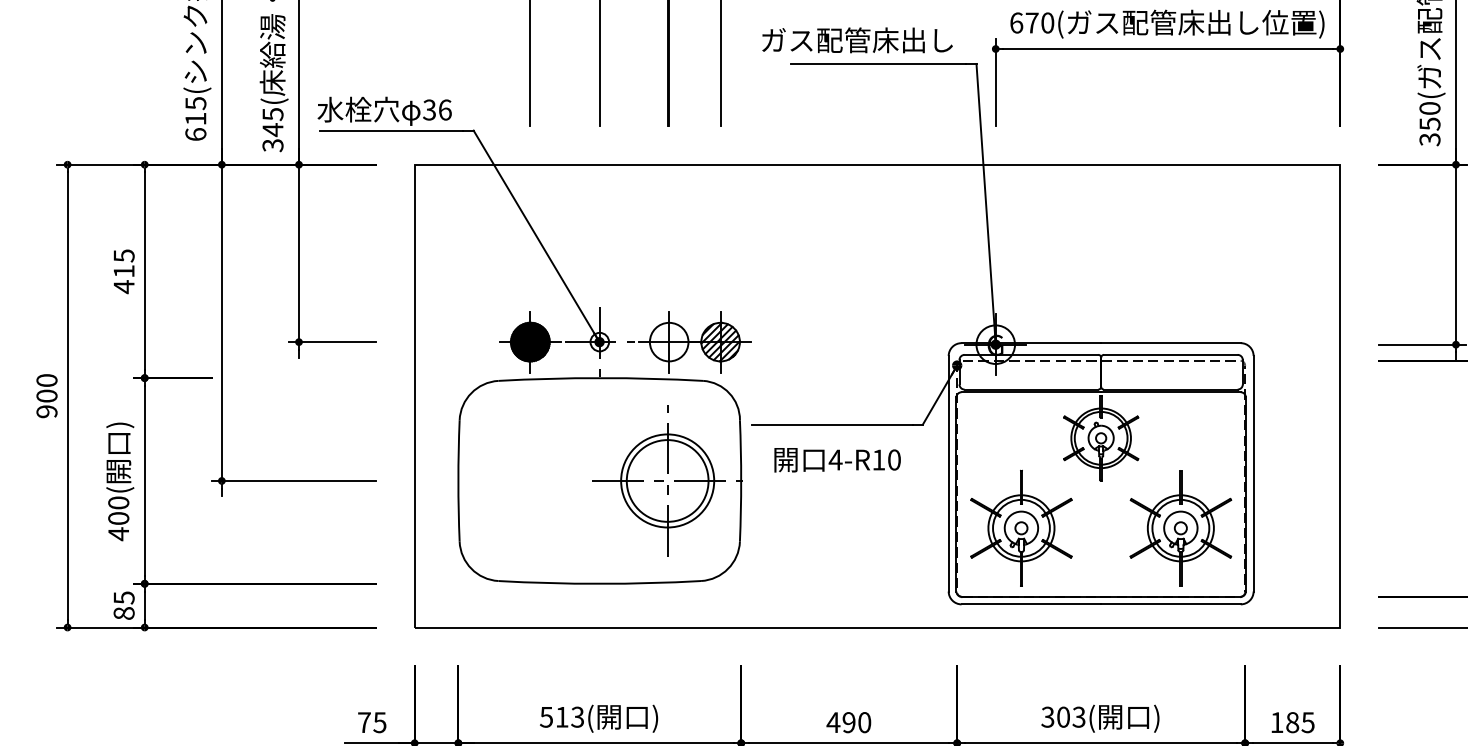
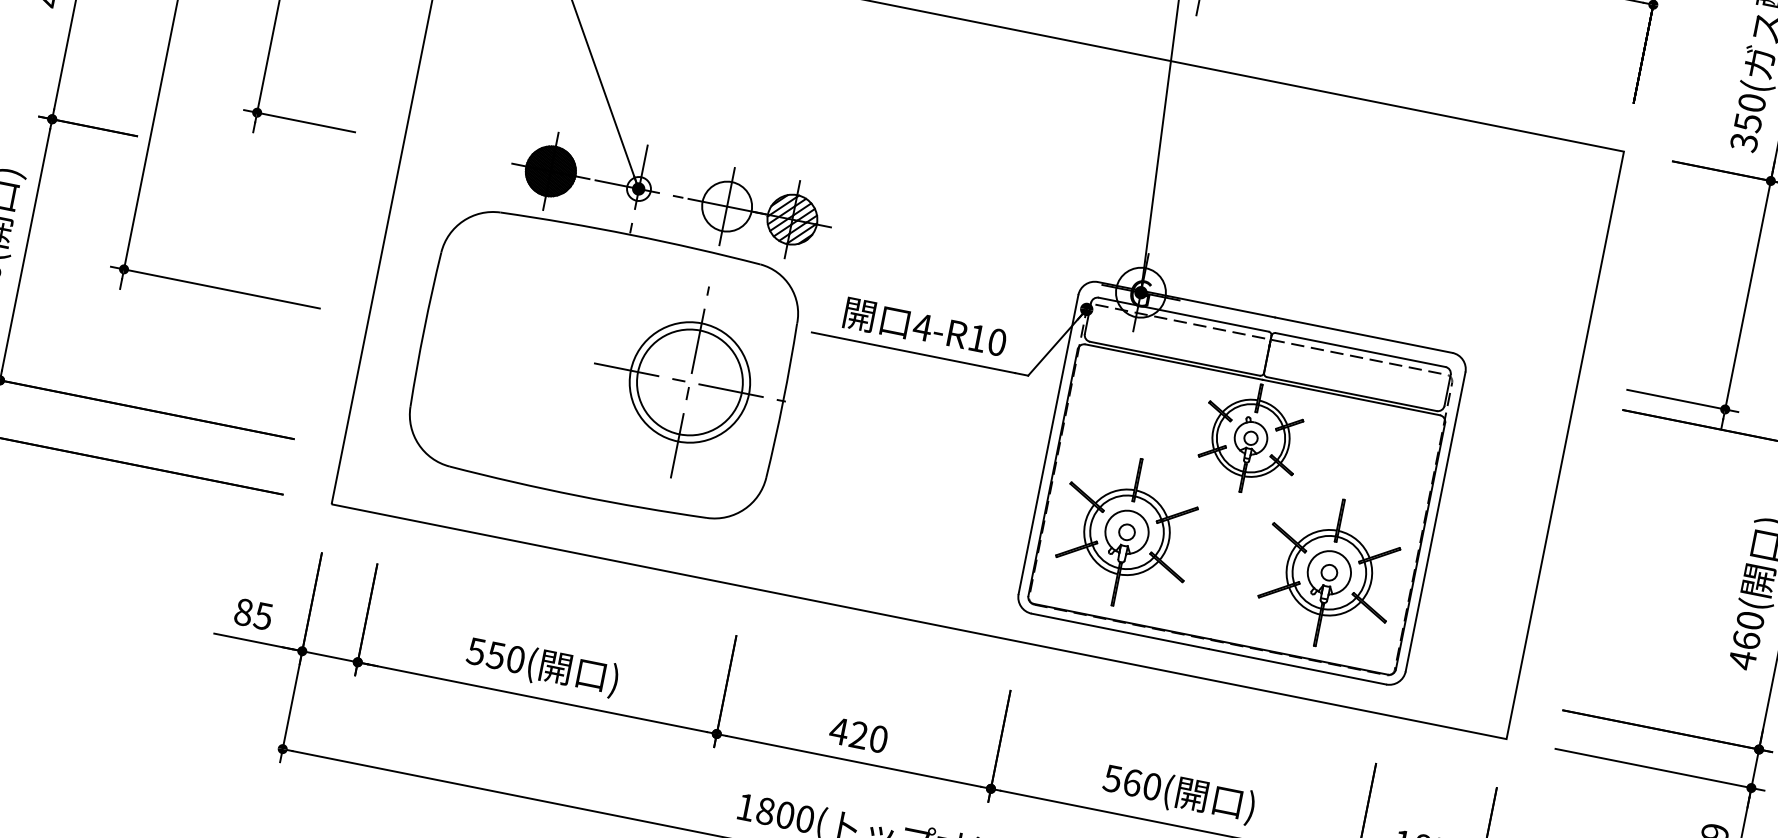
text: (837, 460) -> (924, 328), moved
text: (569, 716) -> (505, 656), 513( -> 550(
text: (1063, 716) -> (1132, 781), 303( -> 560(
text: (364, 722) -> (243, 612), 75 -> 85
text: (848, 722) -> (858, 734), 490 -> 420

